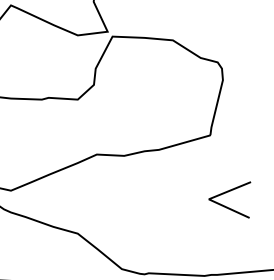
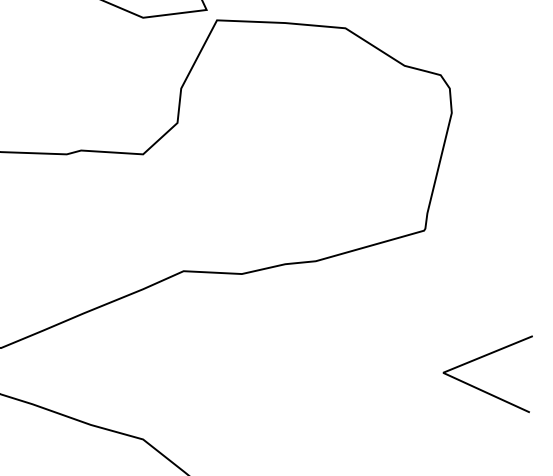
line: (226, 193) -> (480, 360), moved

